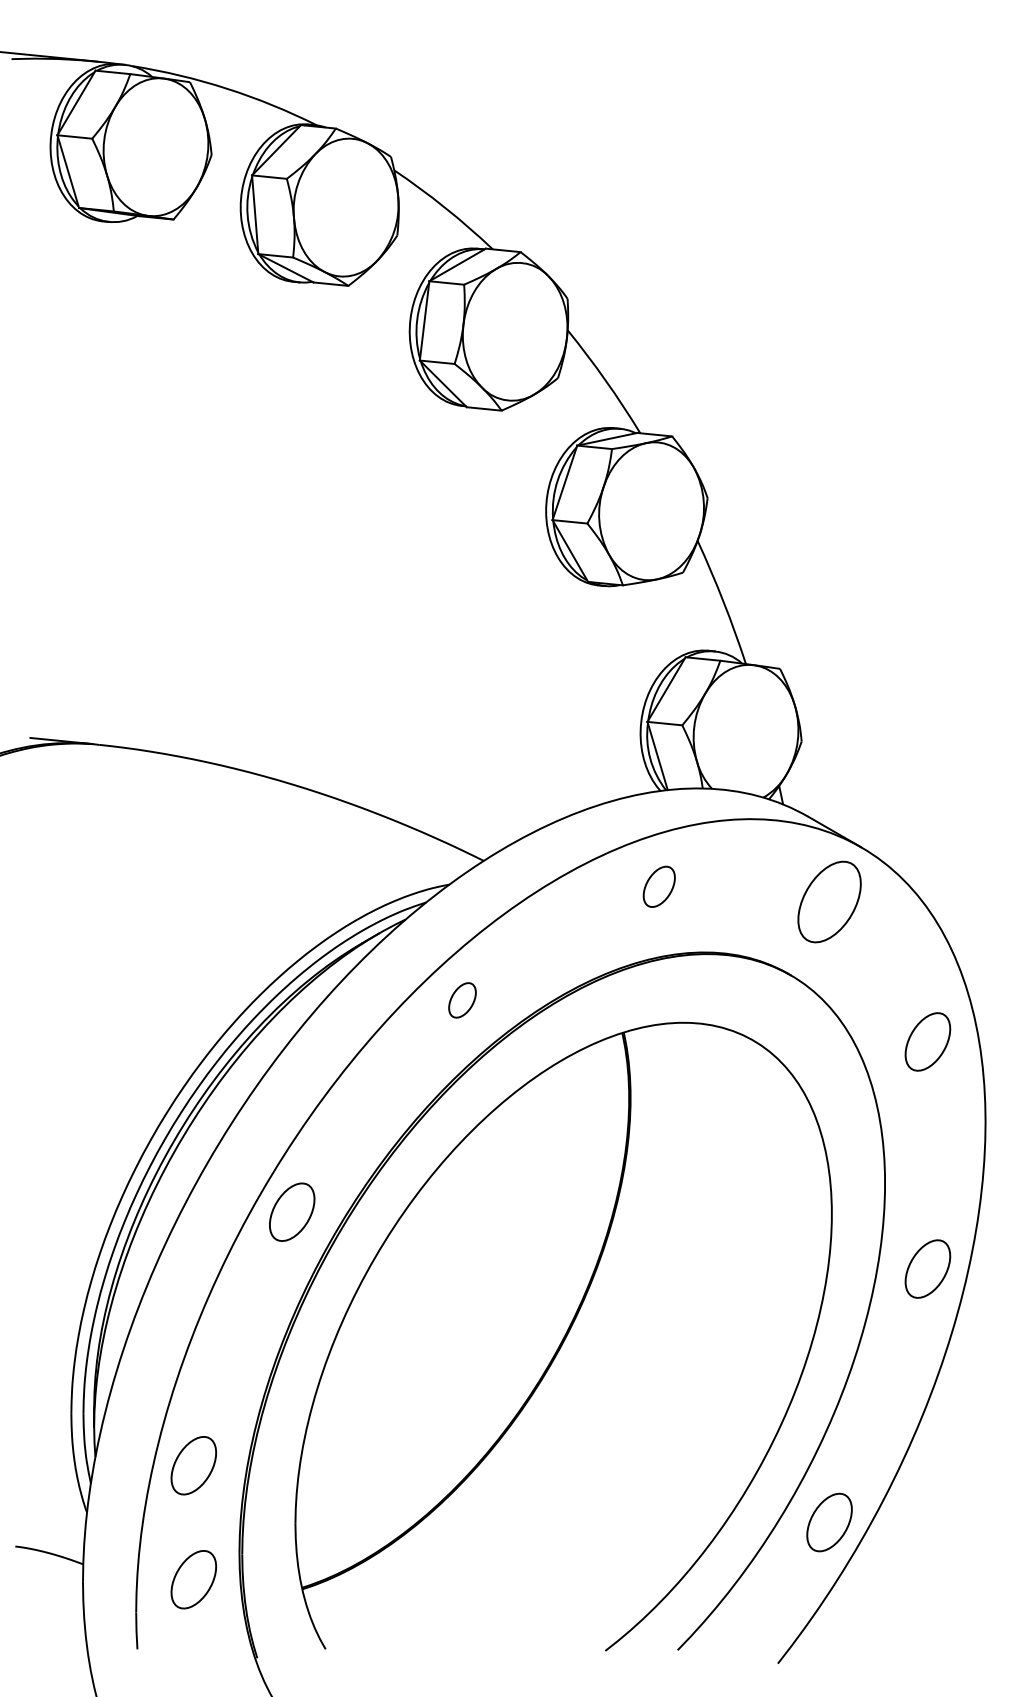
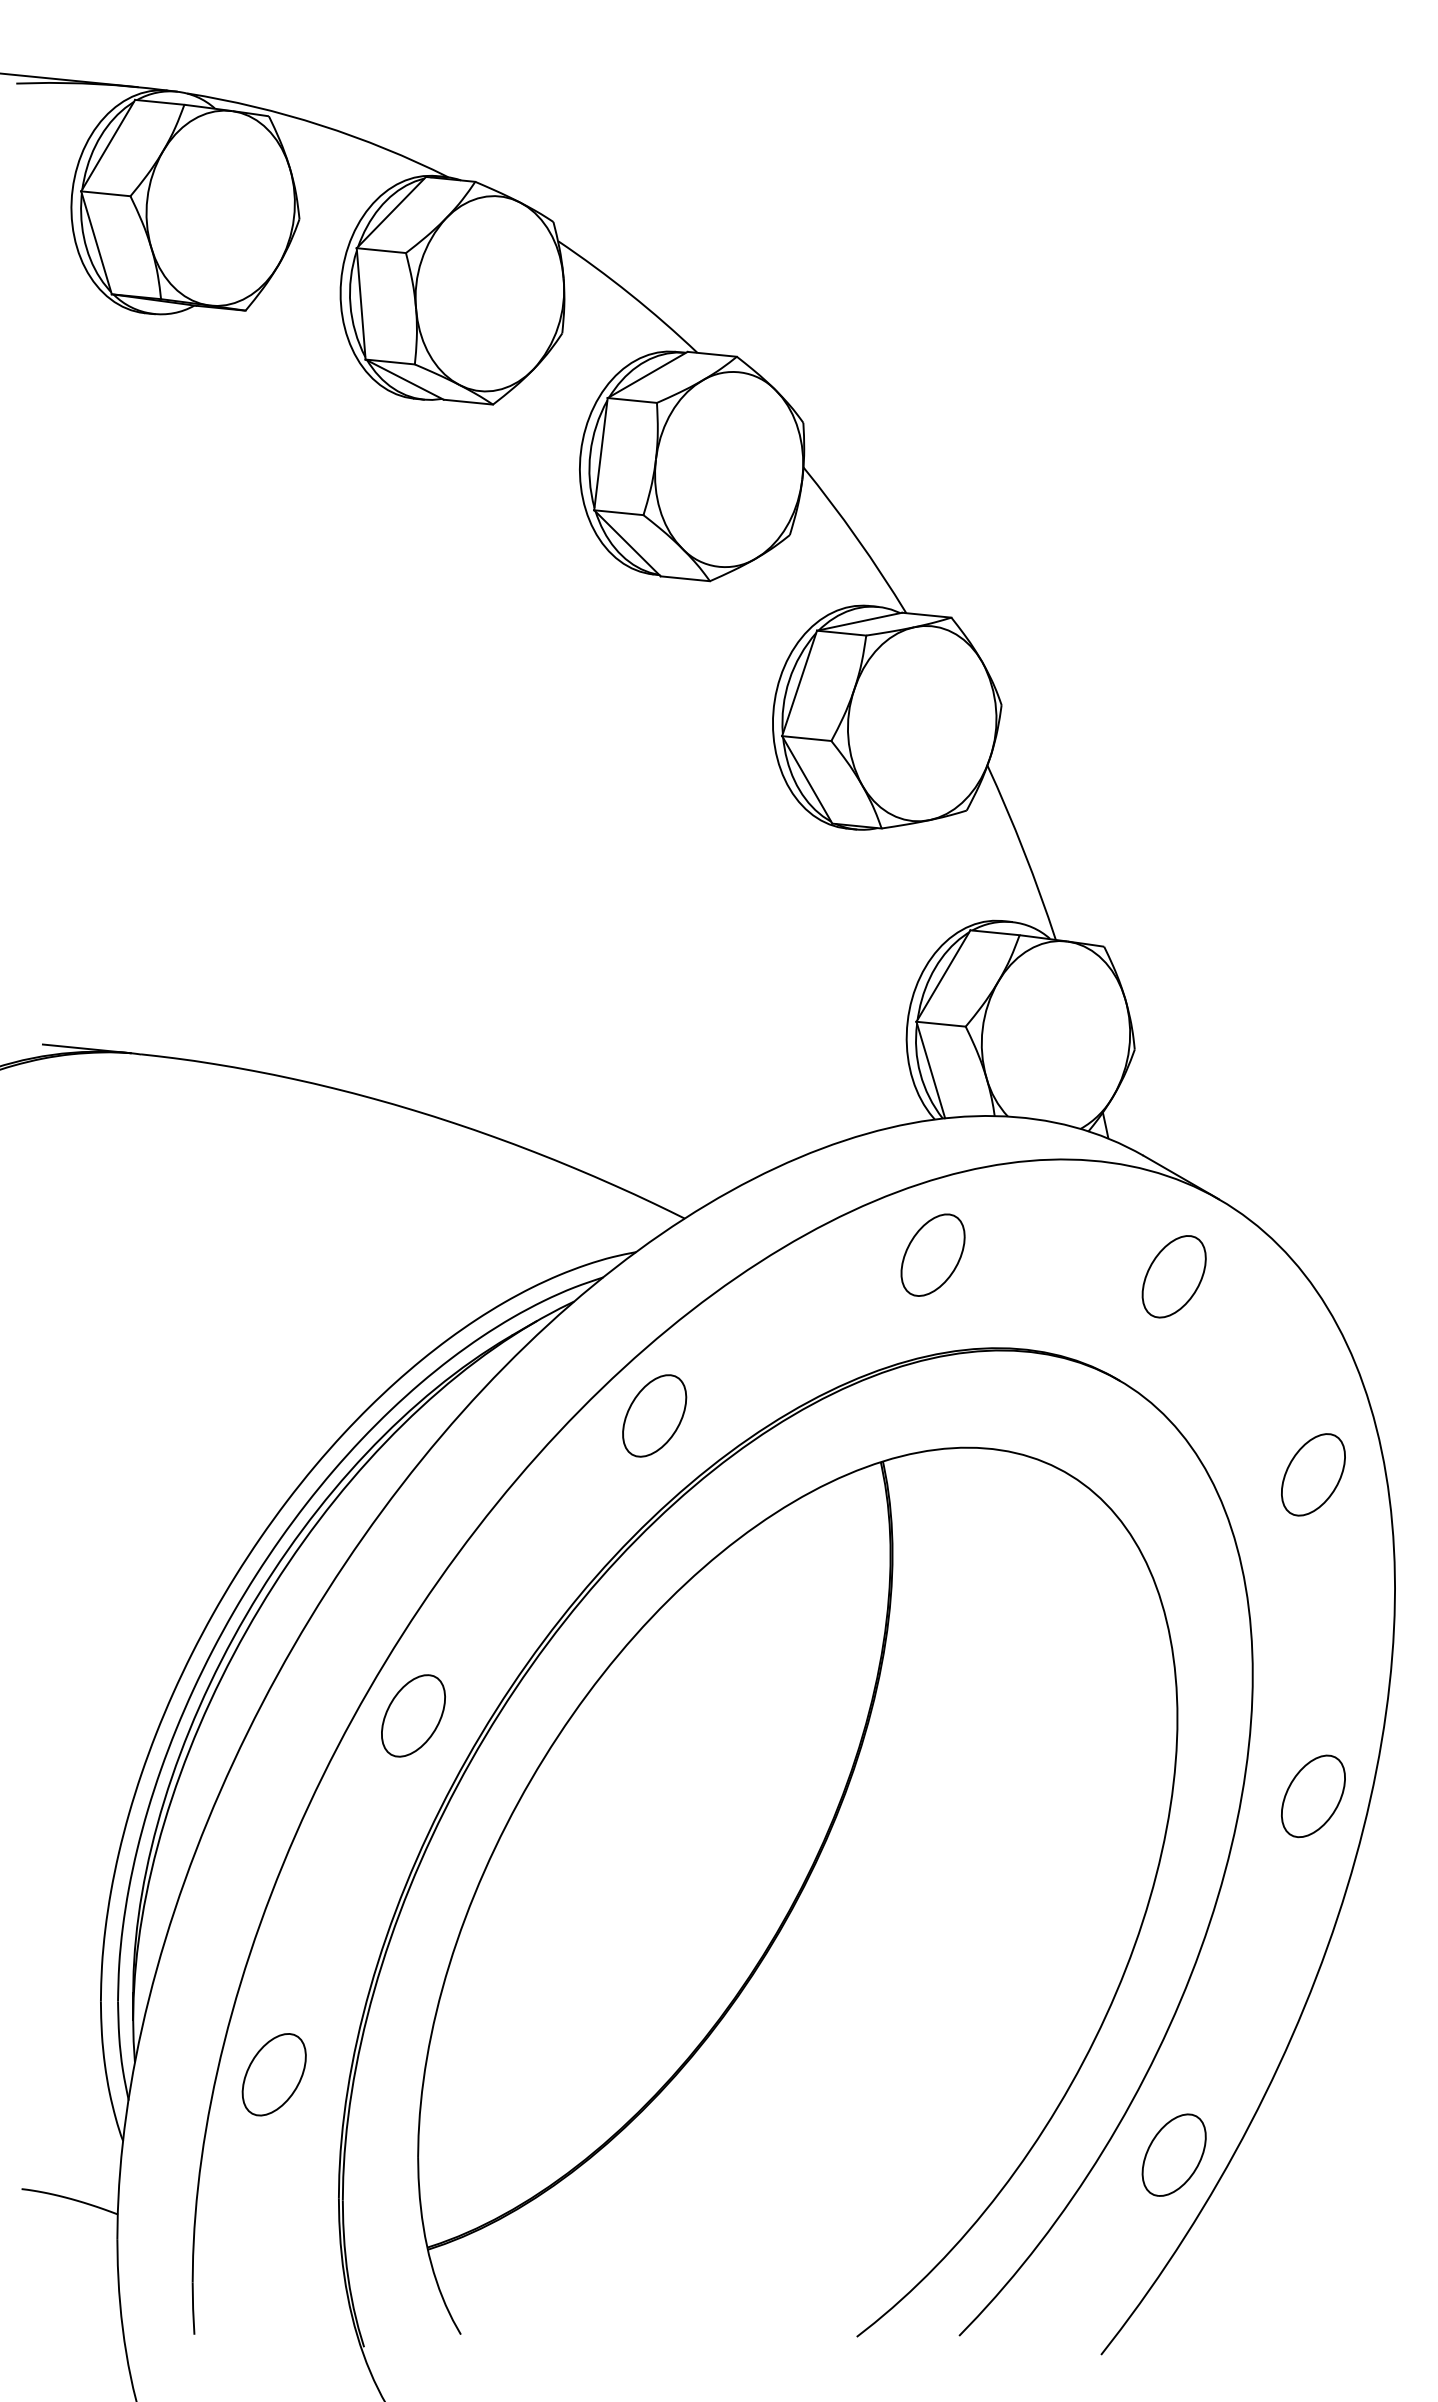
part: (659, 886) -> (933, 1254), size x1.43
part: (829, 901) -> (1174, 1276), size x0.71
part: (462, 1000) -> (654, 1416), size x1.67
part: (193, 1579) -> (273, 2235), removed

